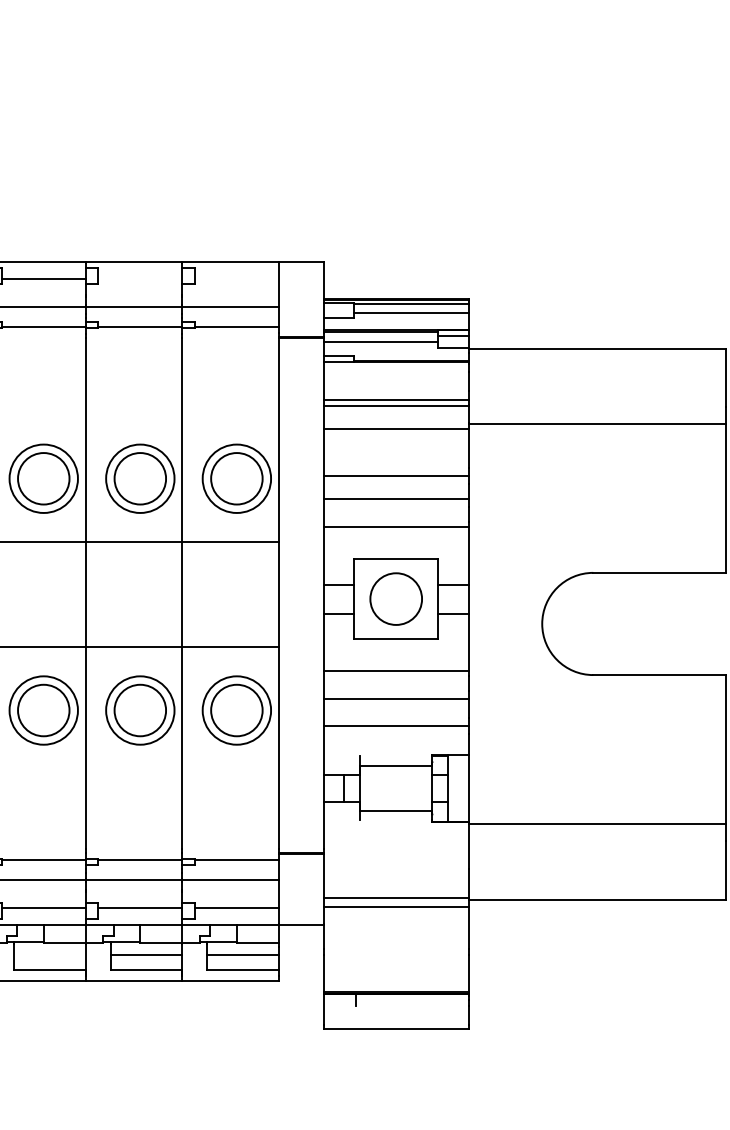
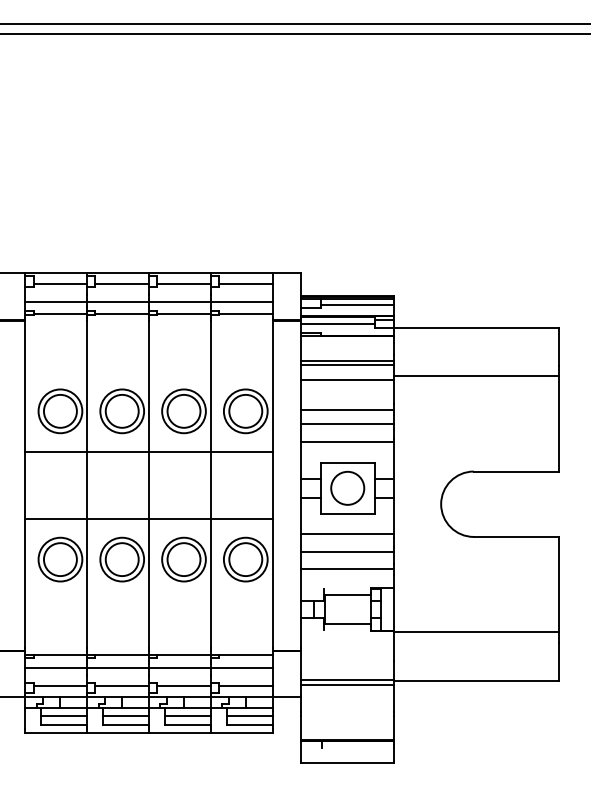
line: (139, 278) -> (183, 283), added
line: (236, 278) -> (245, 283), added
line: (50, 954) -> (126, 715), added

